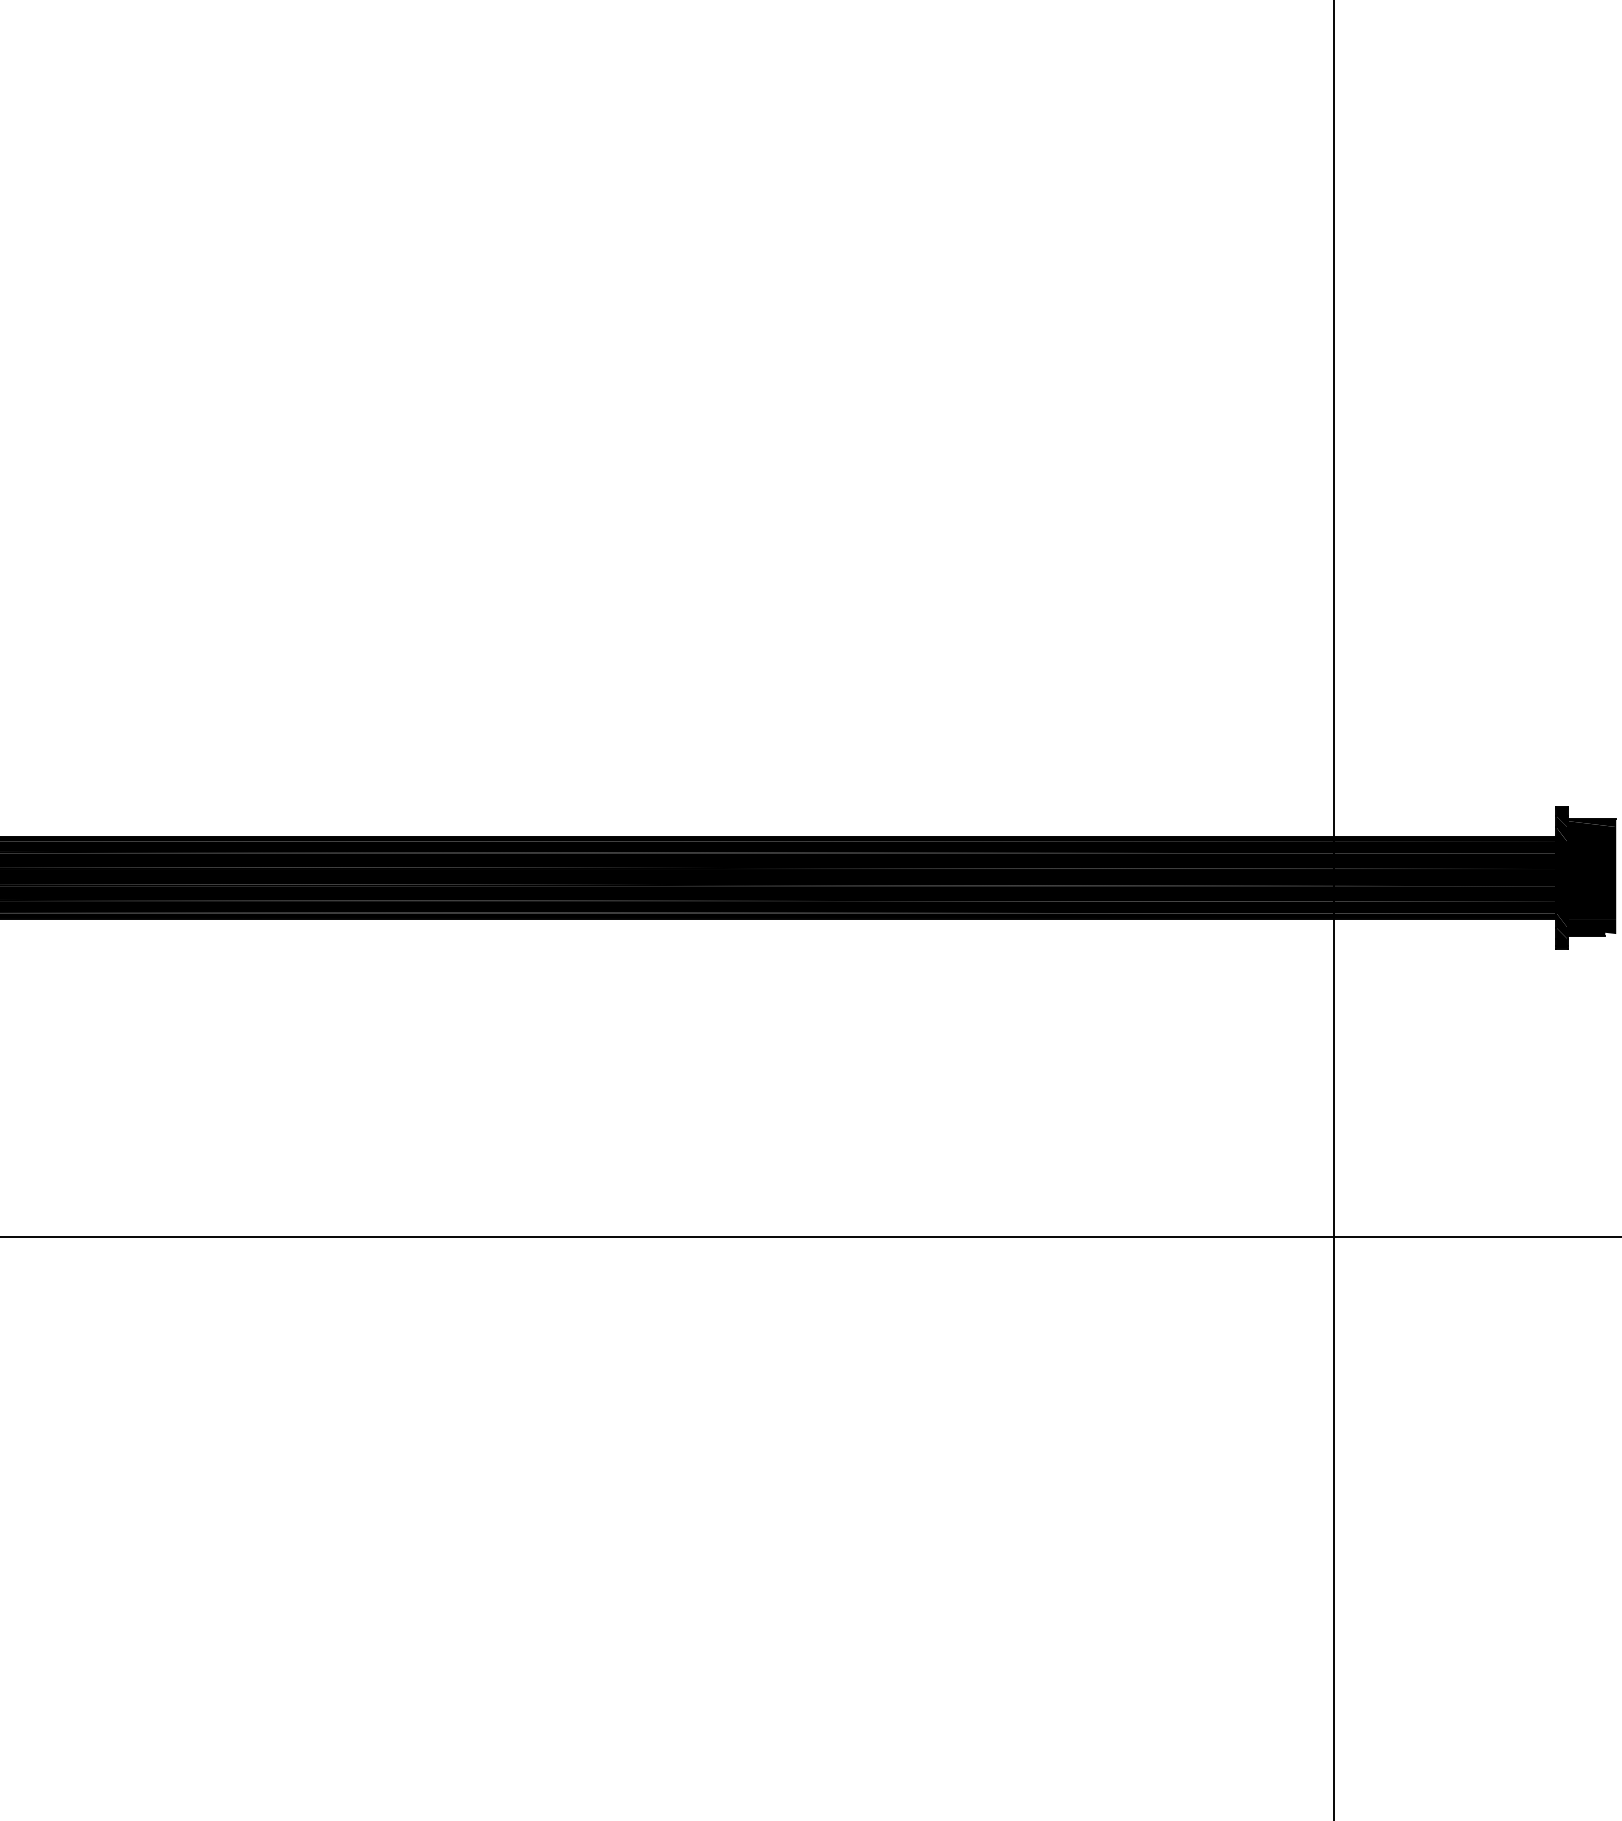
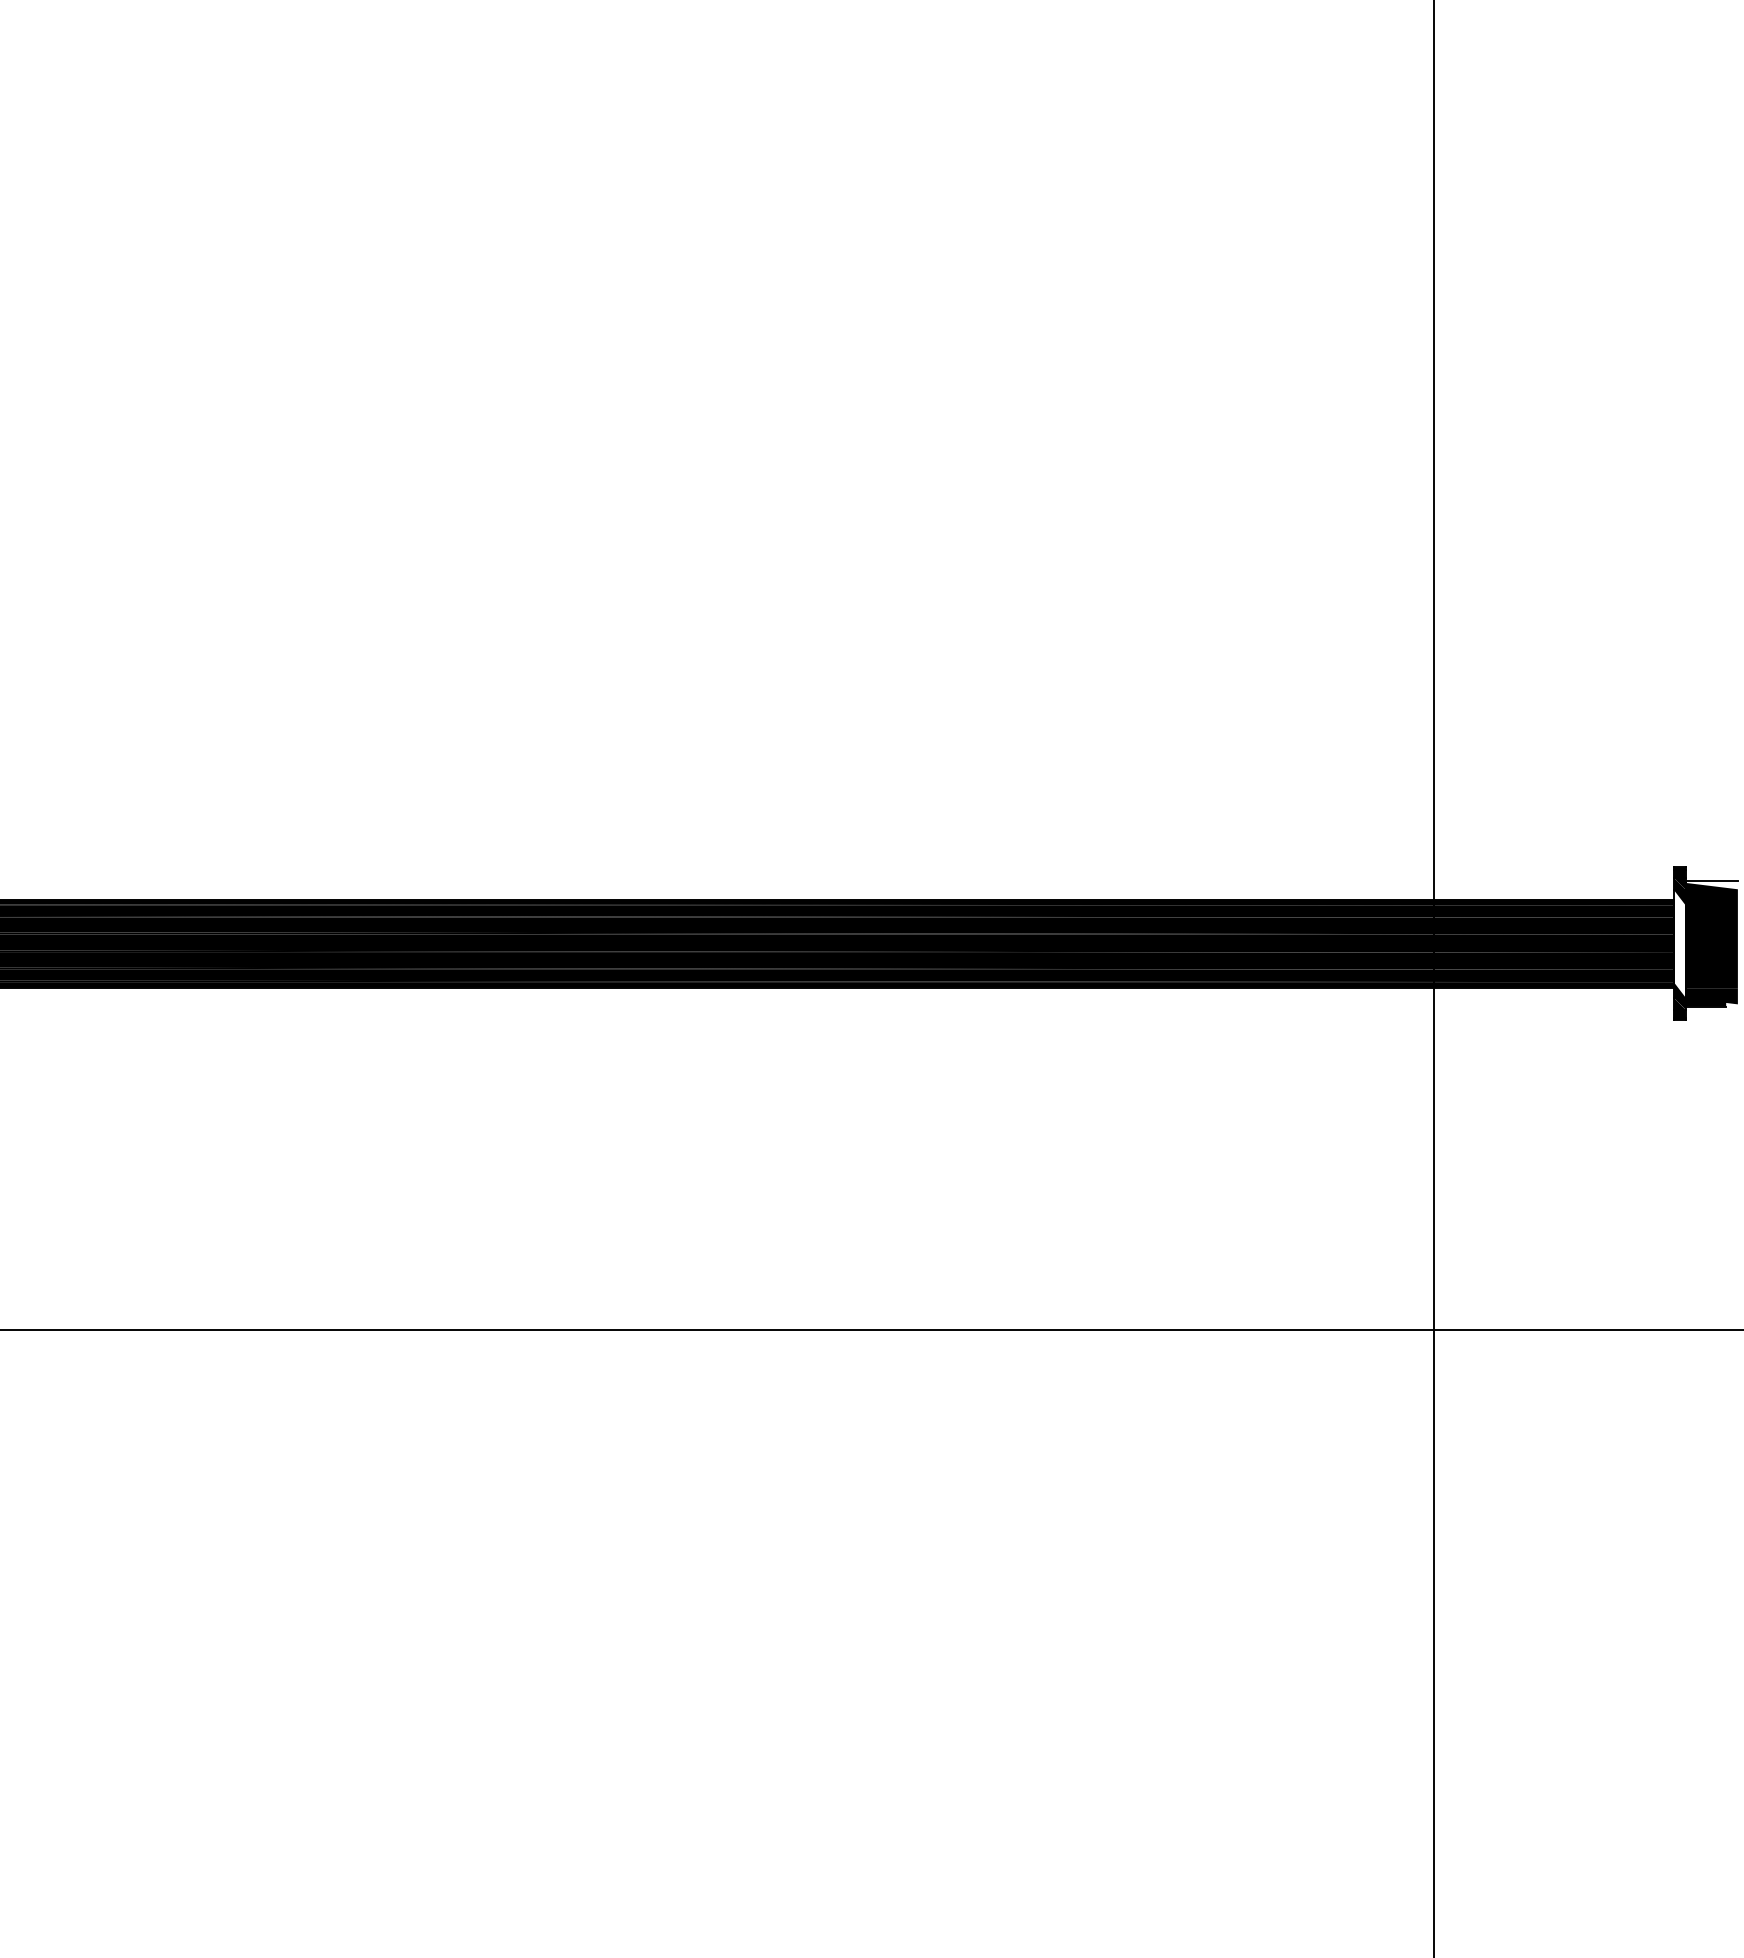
fill: (1591, 823) -> (1711, 885), removed
fill: (1561, 877) -> (1679, 943), removed

